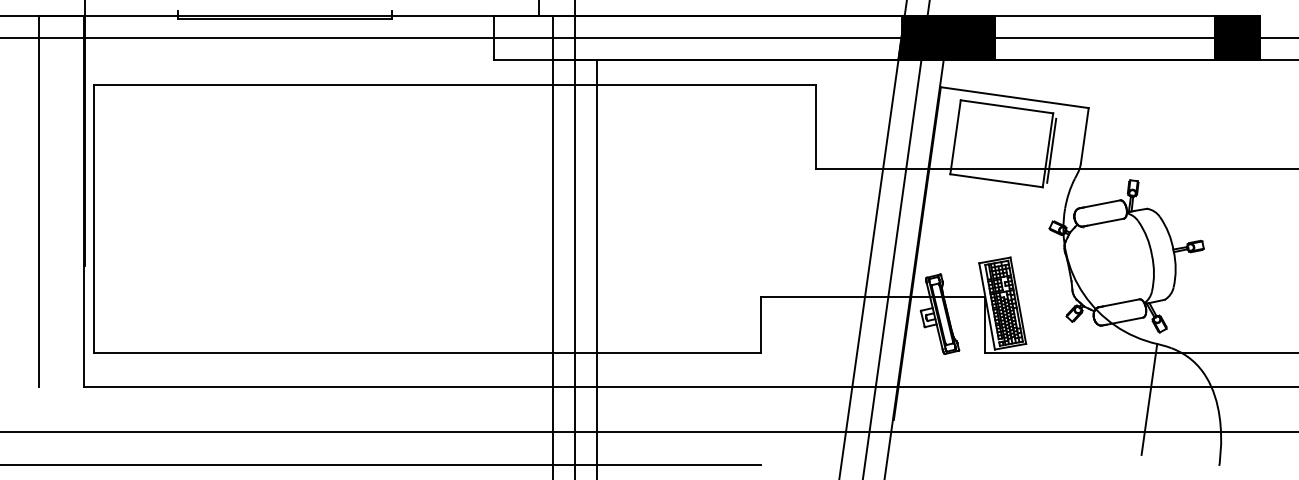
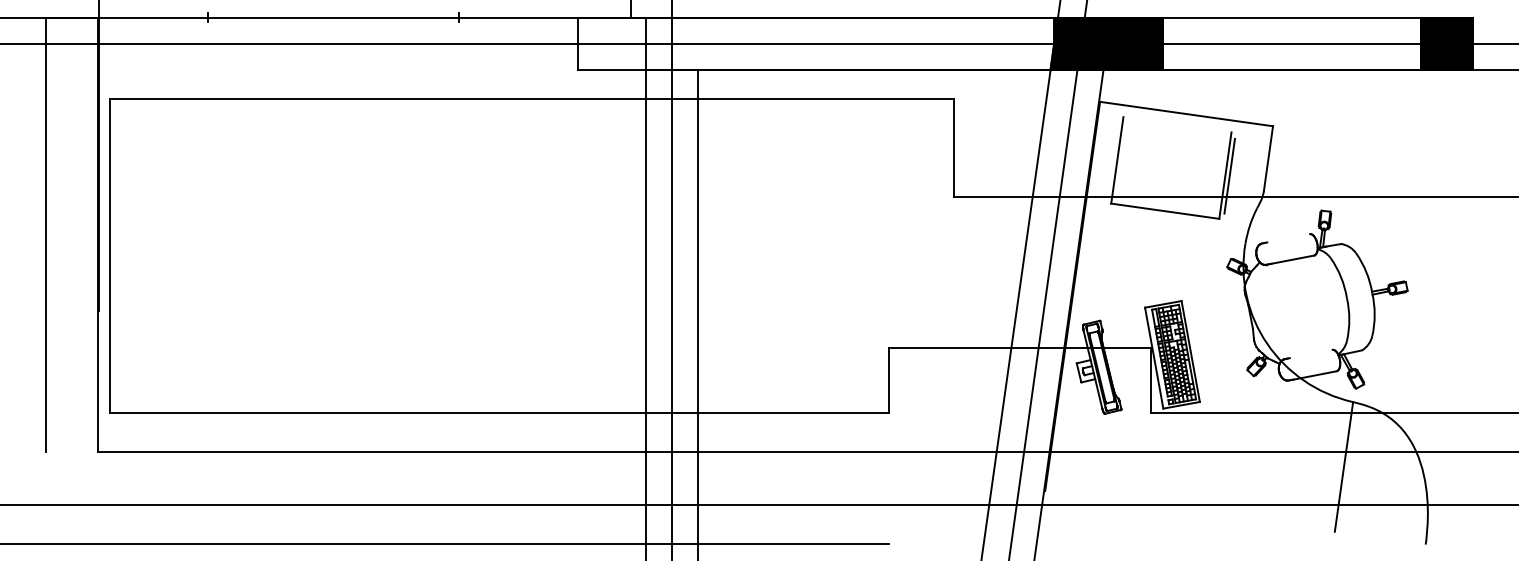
line: (285, 19) -> (333, 22), removed
line: (1007, 106) -> (1177, 124), removed
line: (1101, 204) -> (1288, 238), removed
line: (1120, 302) -> (1310, 353), removed

